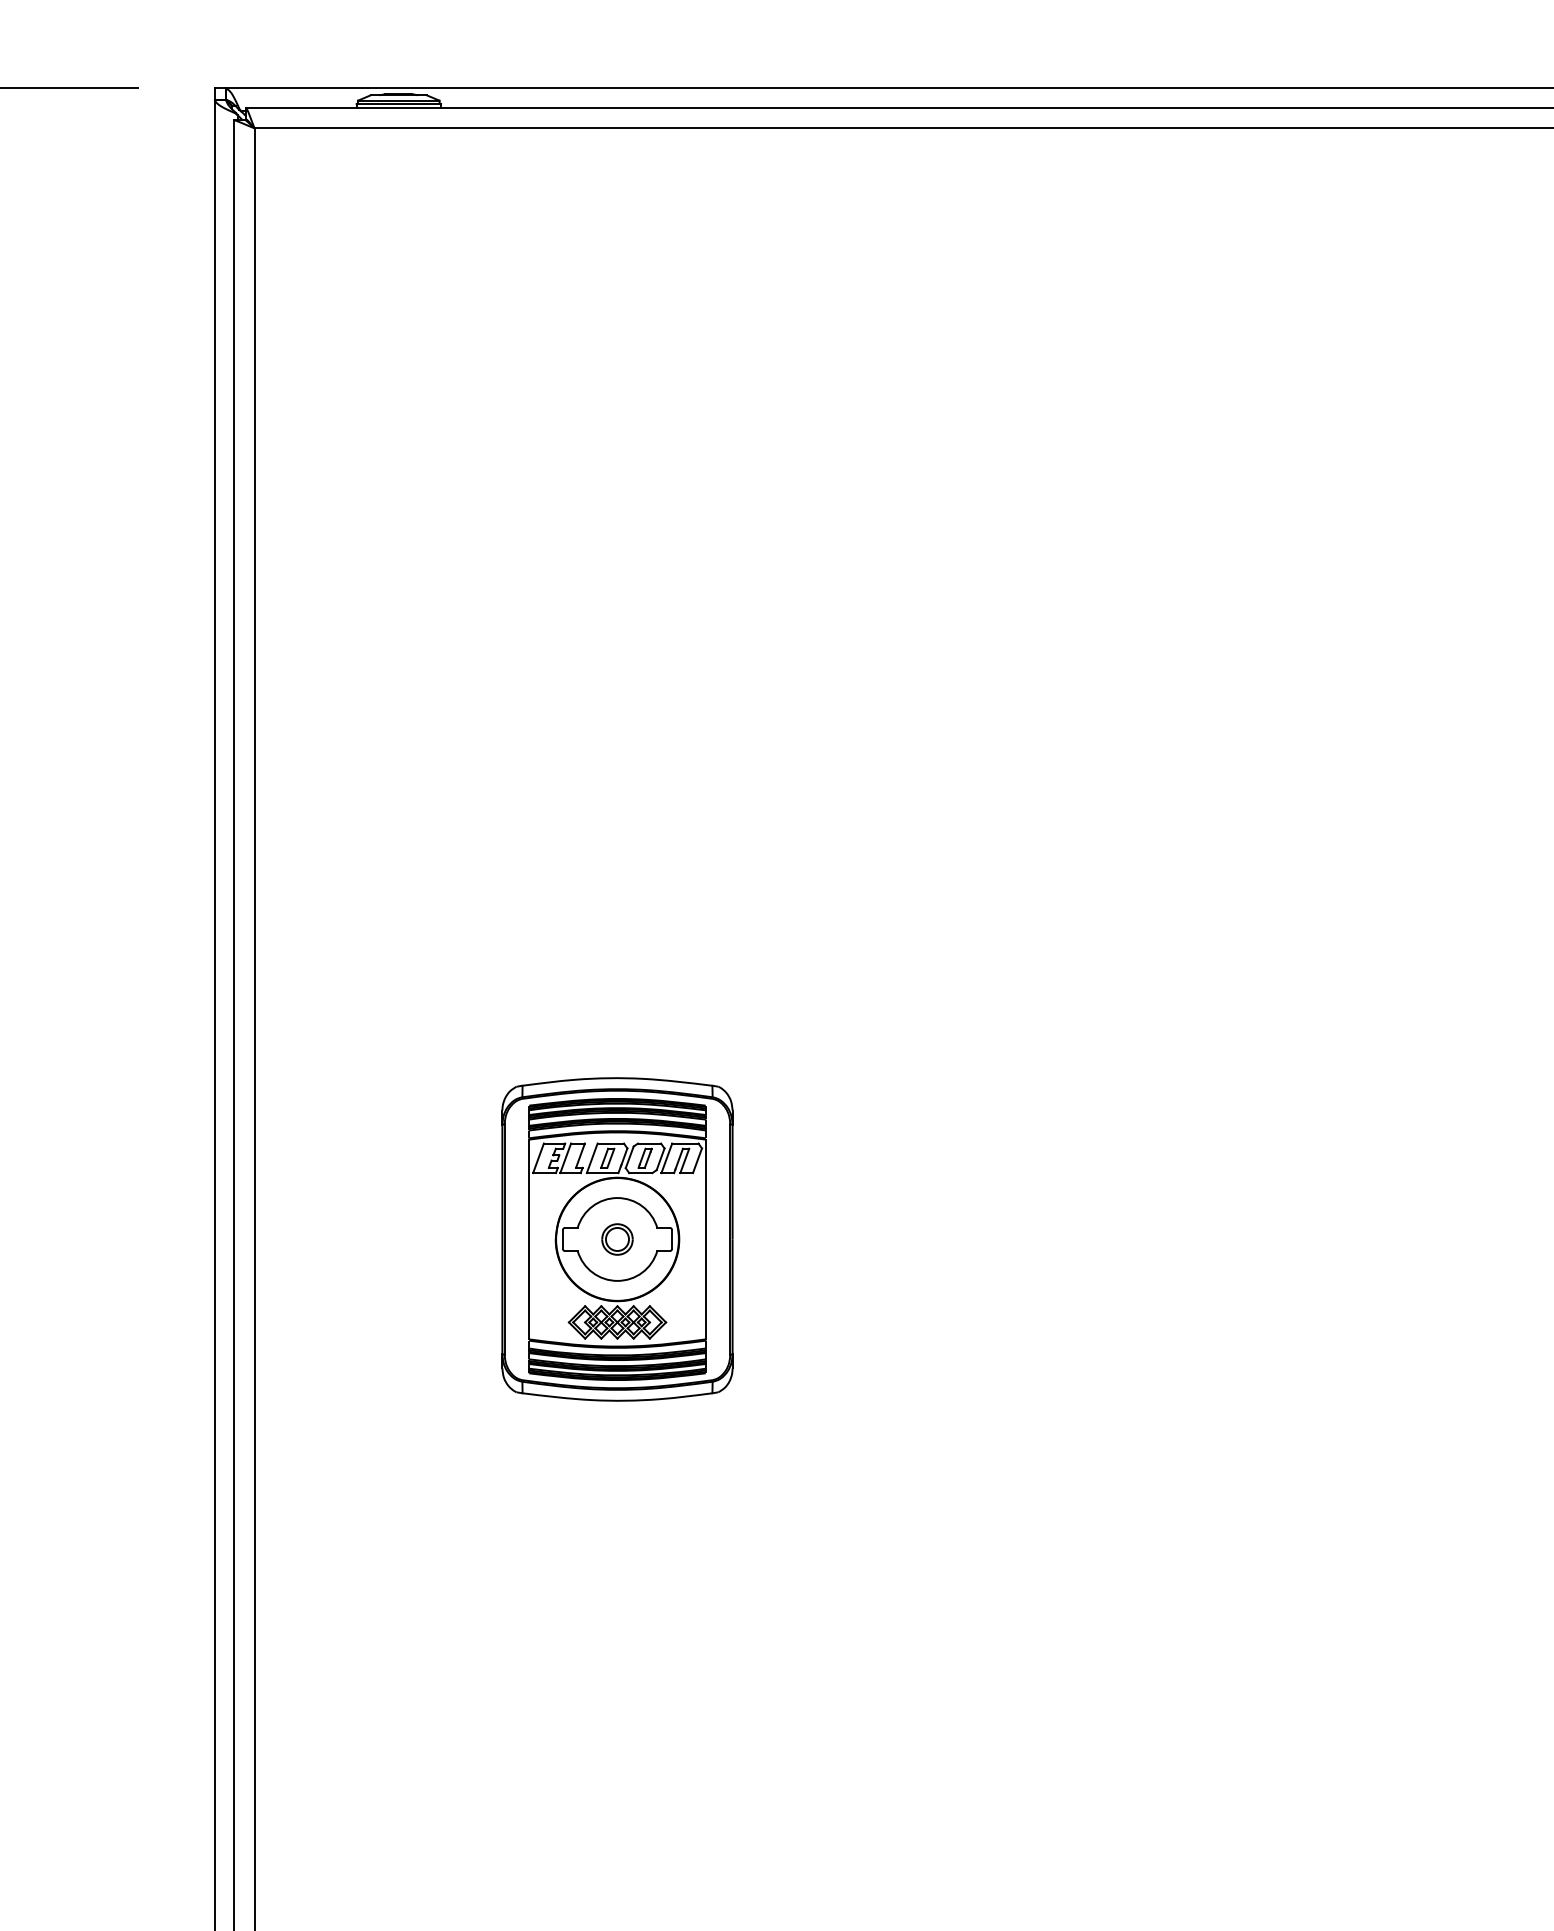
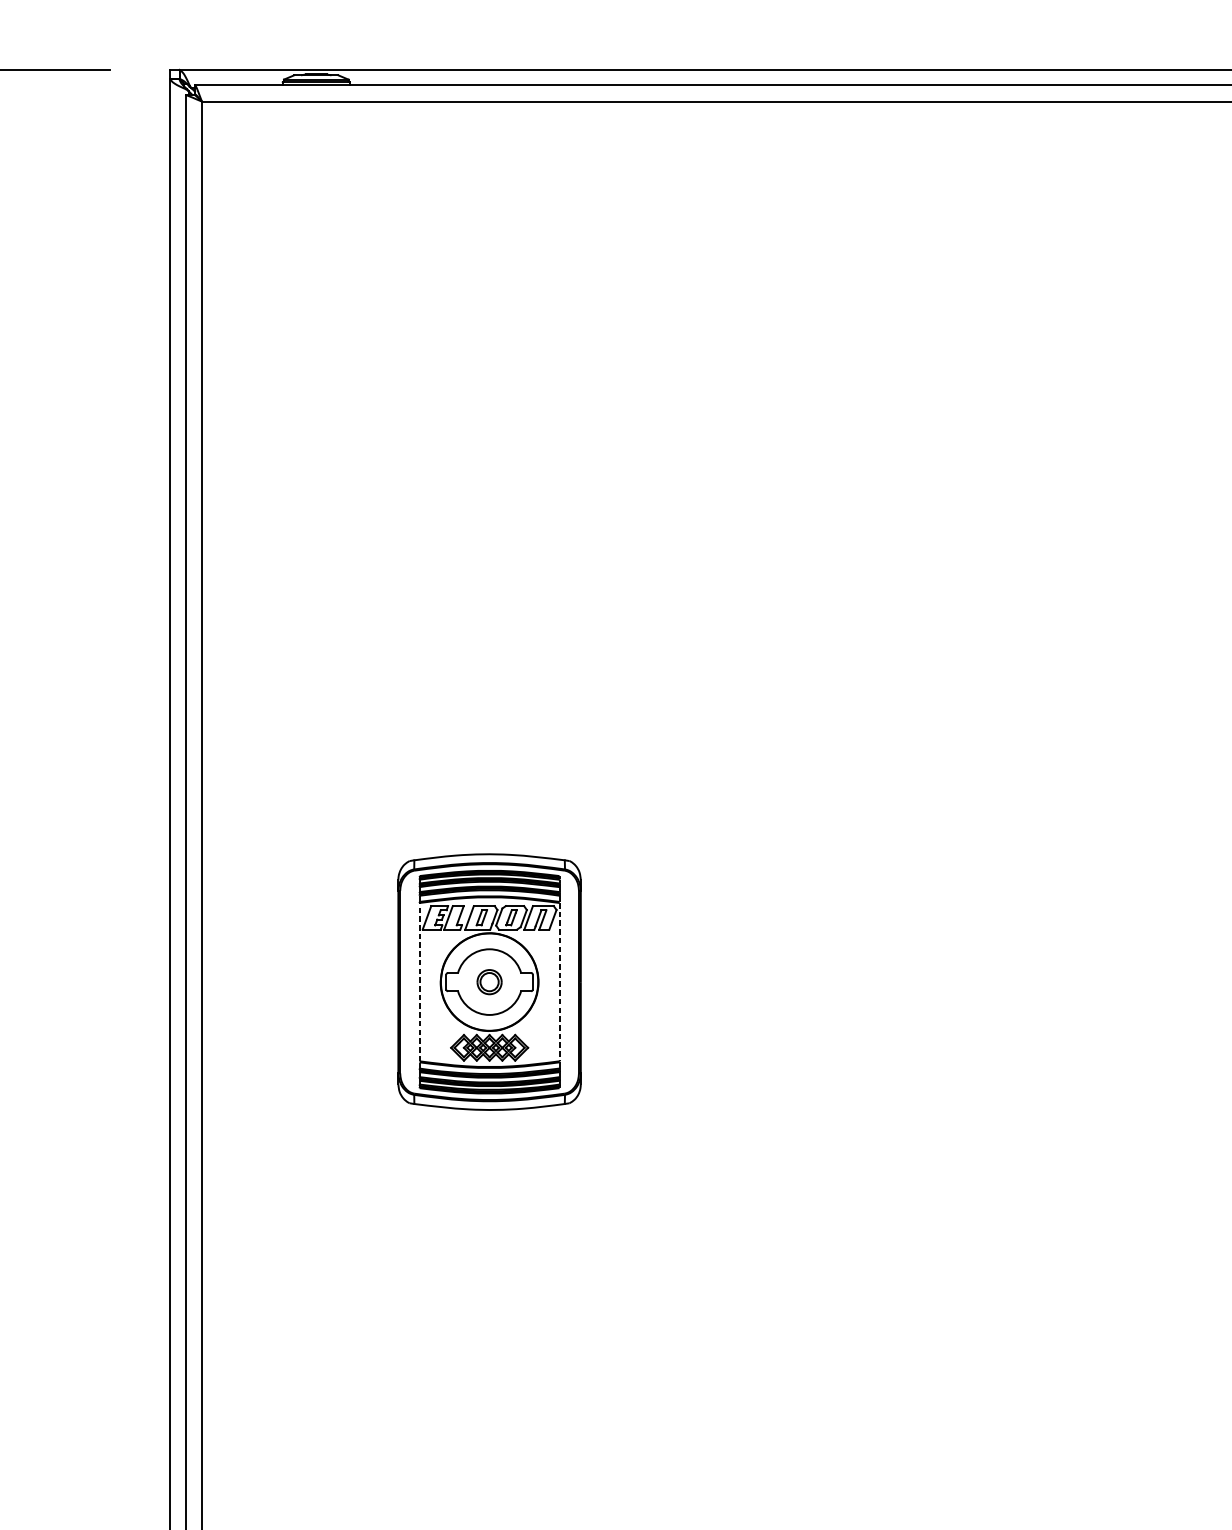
line: (529, 1239) -> (419, 982), solid -> dashed
line: (705, 1239) -> (559, 982), solid -> dashed

